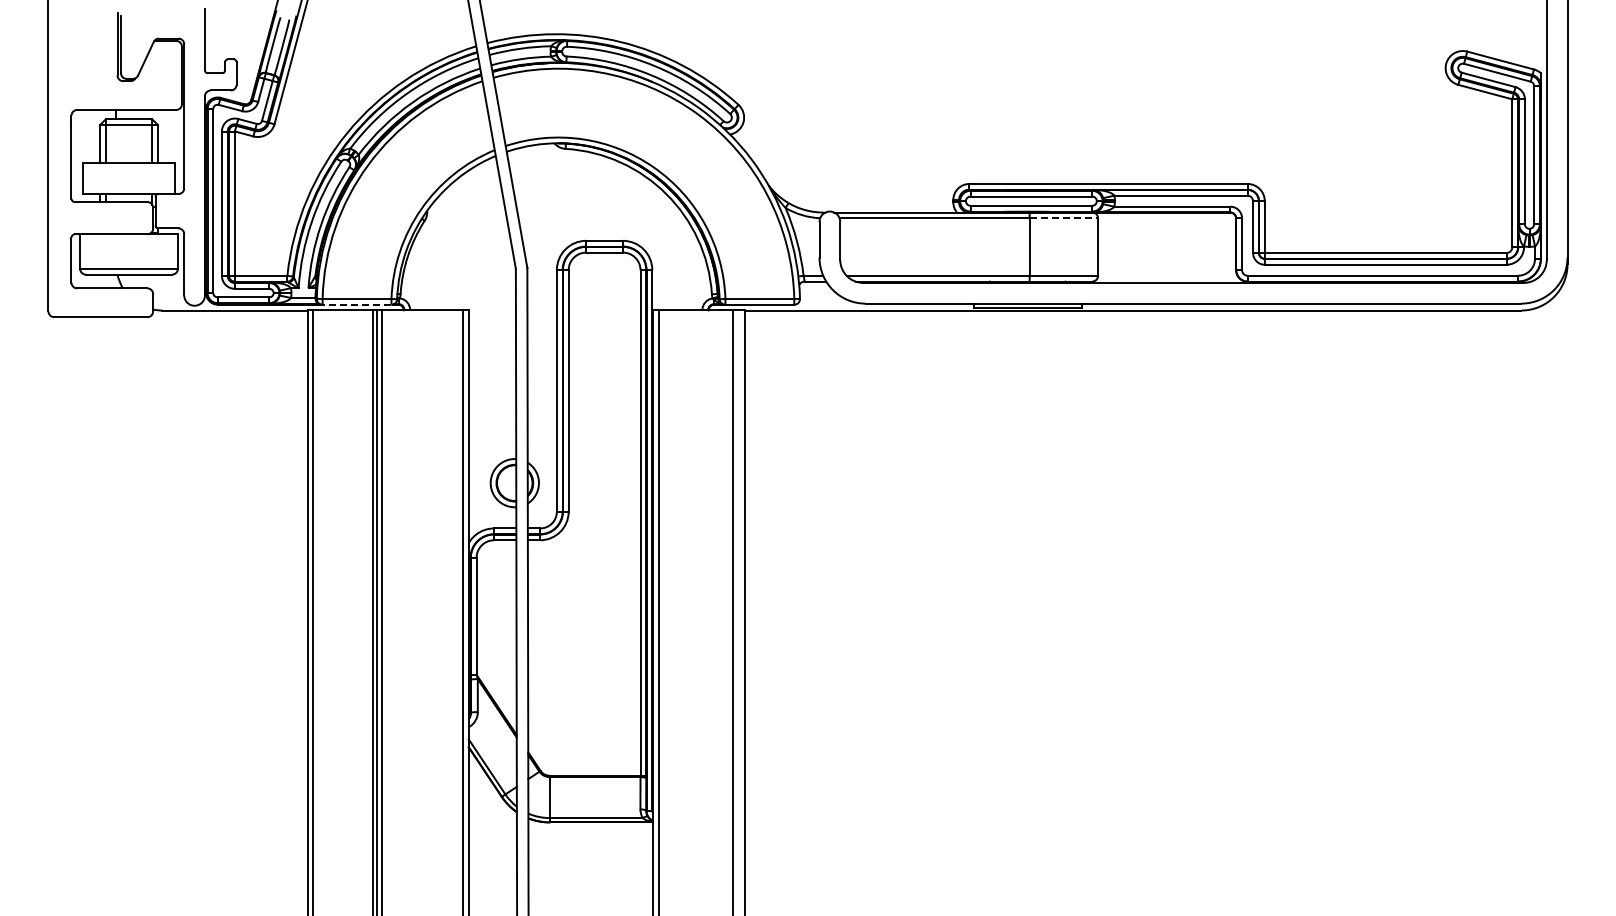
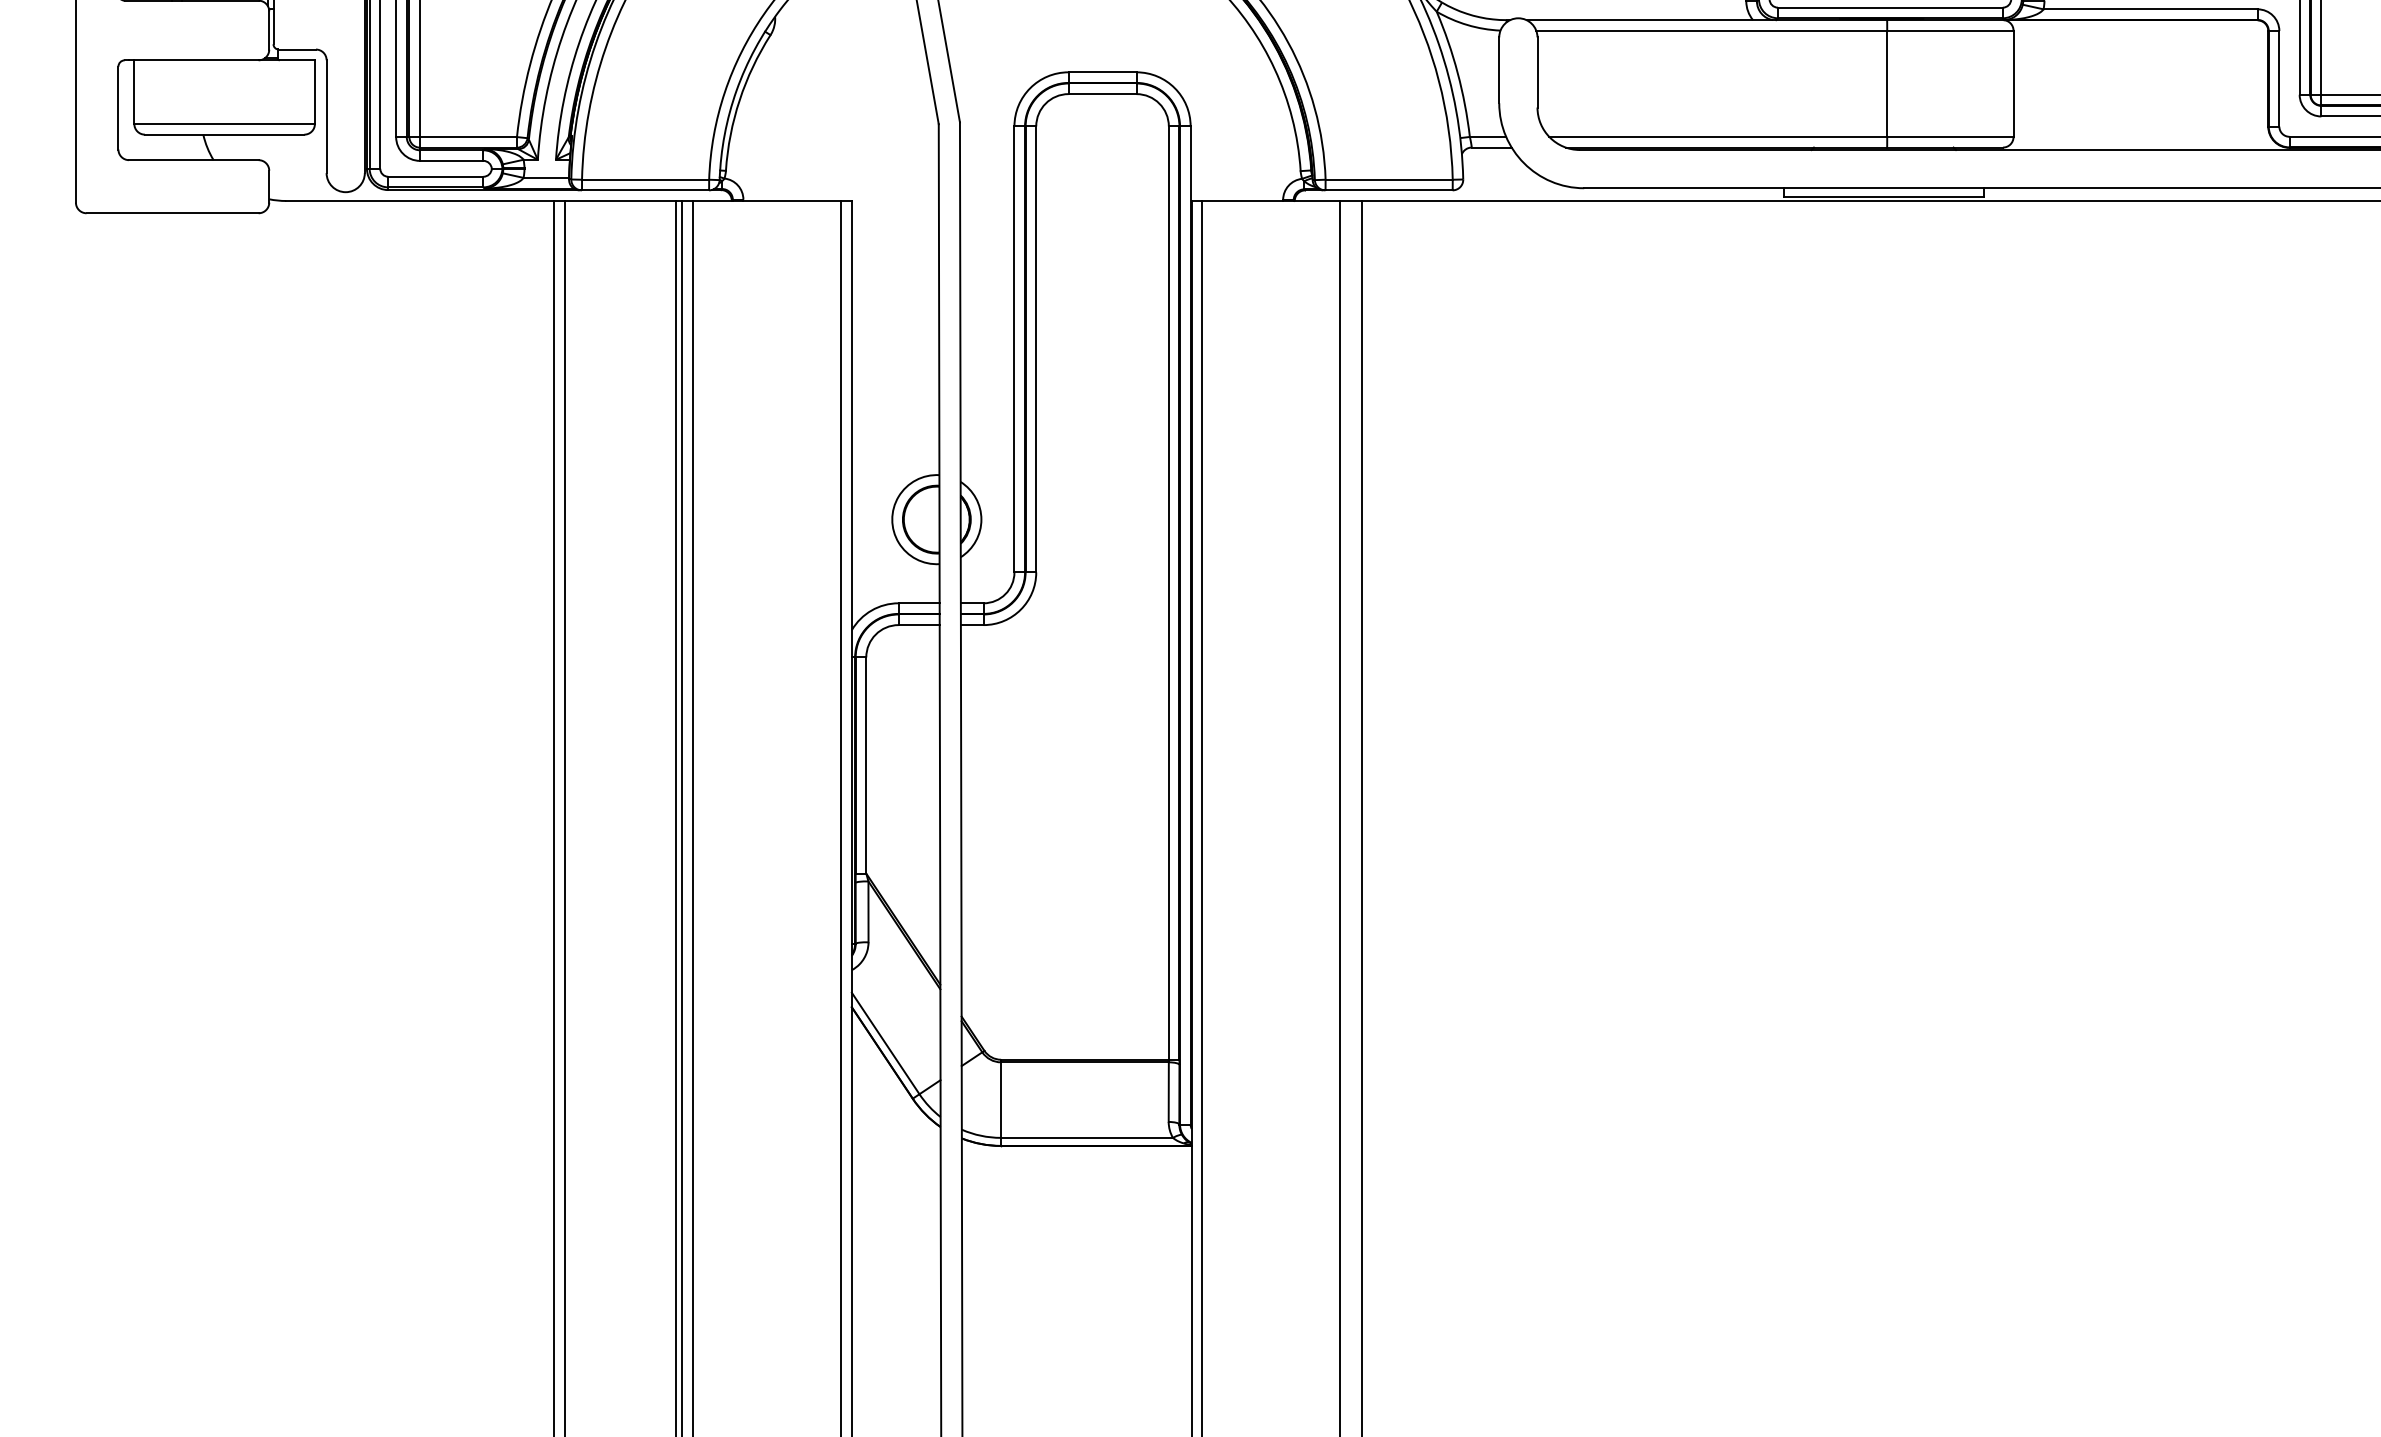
line: (1064, 218) -> (1951, 31), dashed -> solid
line: (356, 304) -> (644, 189), dashed -> solid

